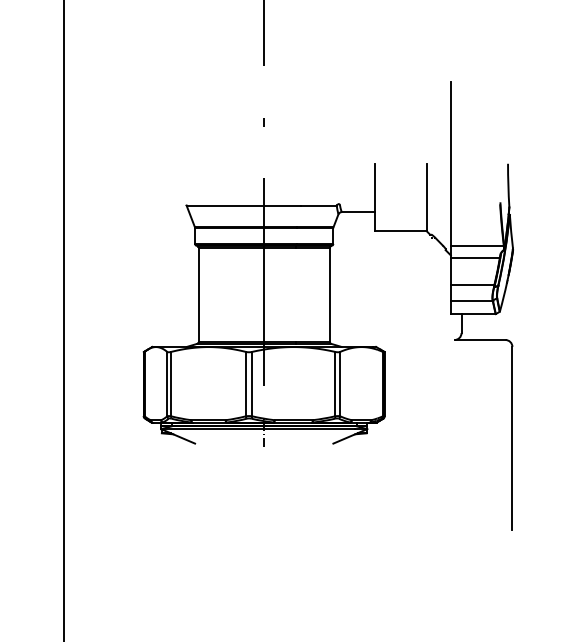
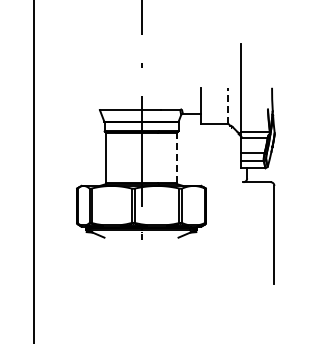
line: (426, 196) -> (228, 105), solid -> dashed
line: (329, 293) -> (176, 157), solid -> dashed

